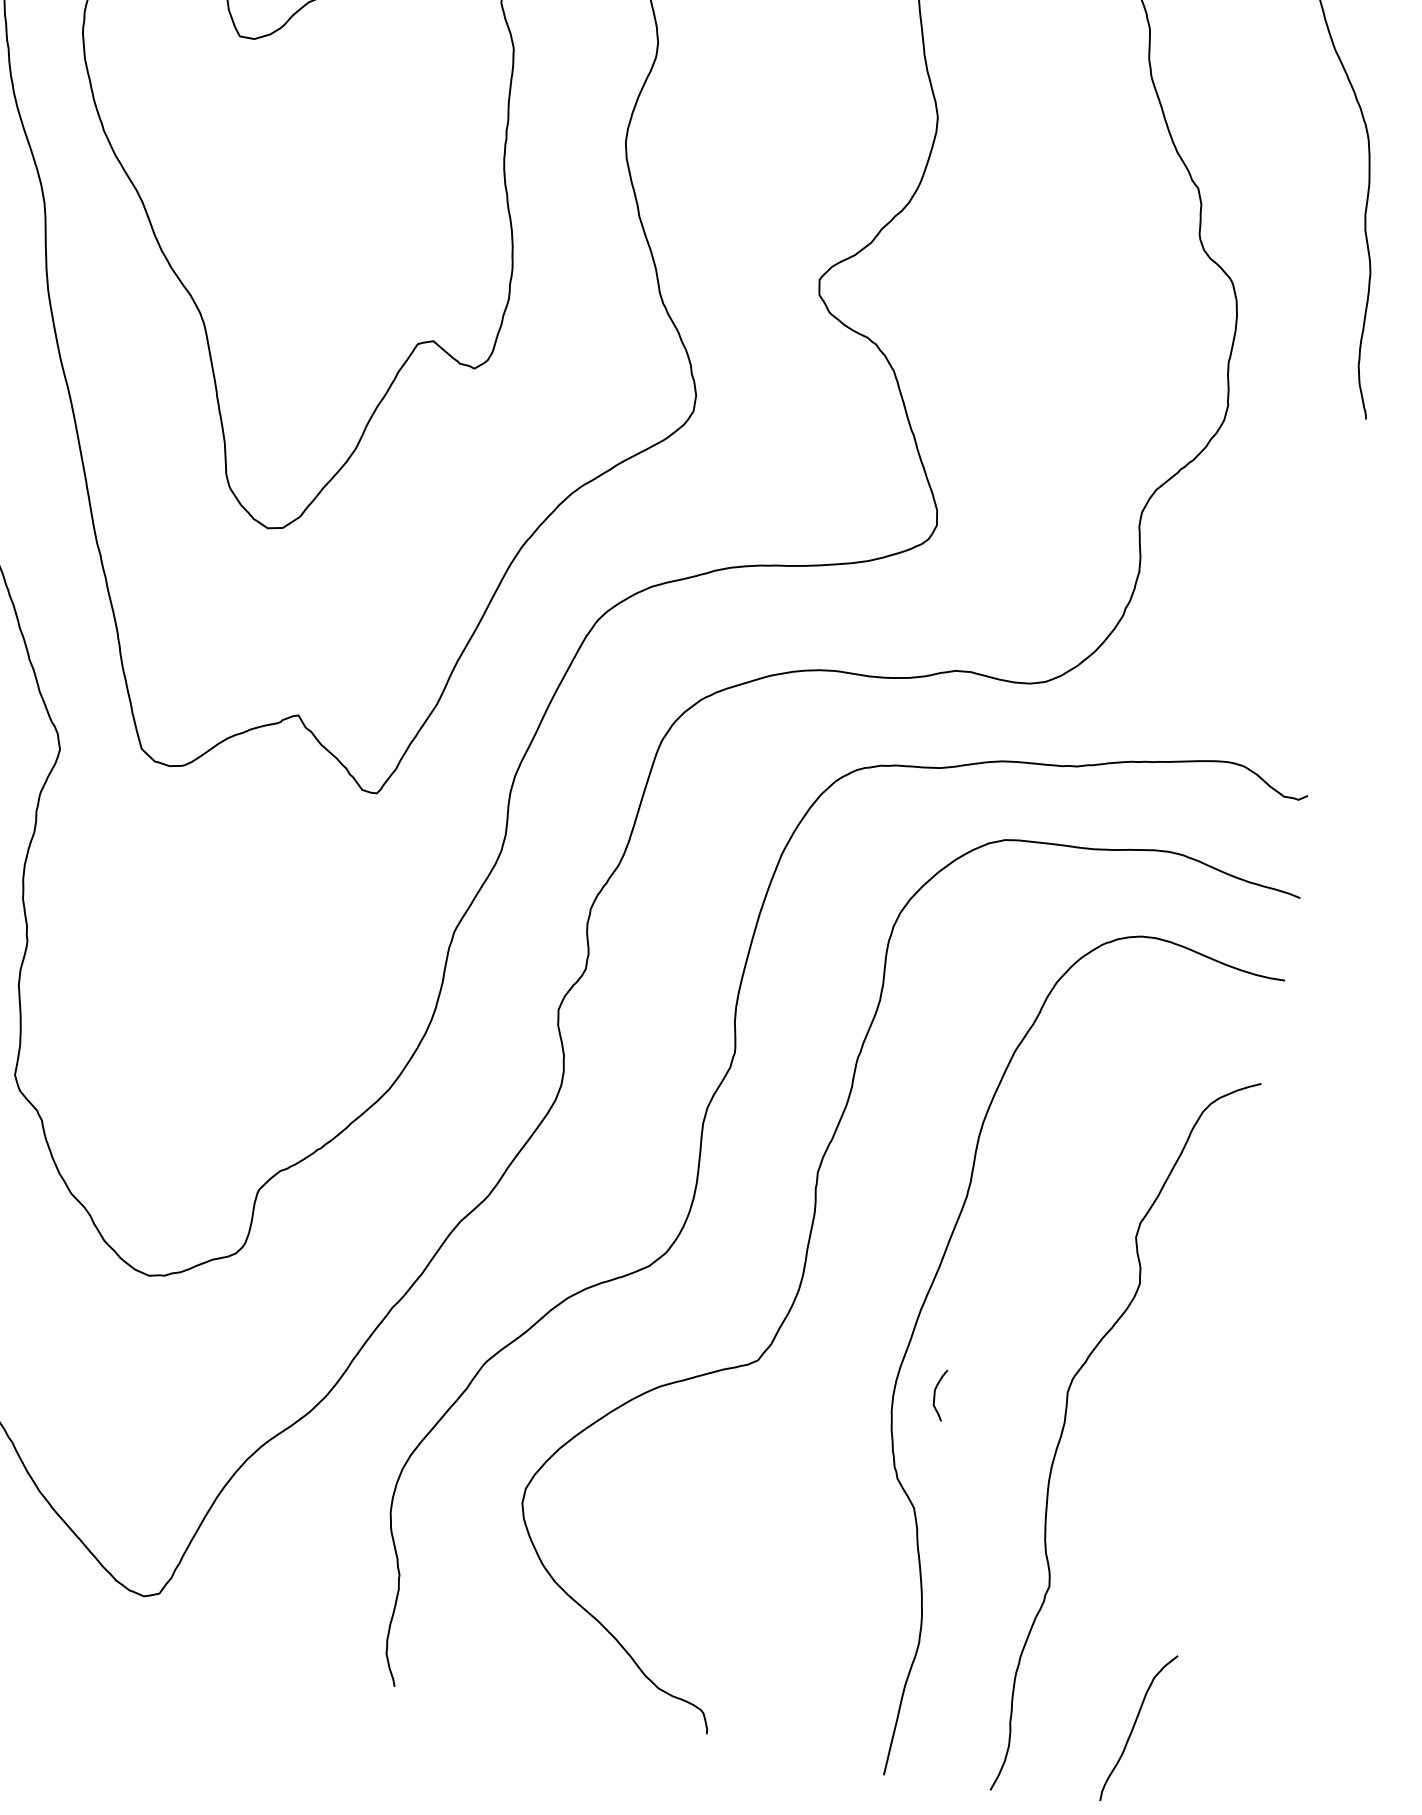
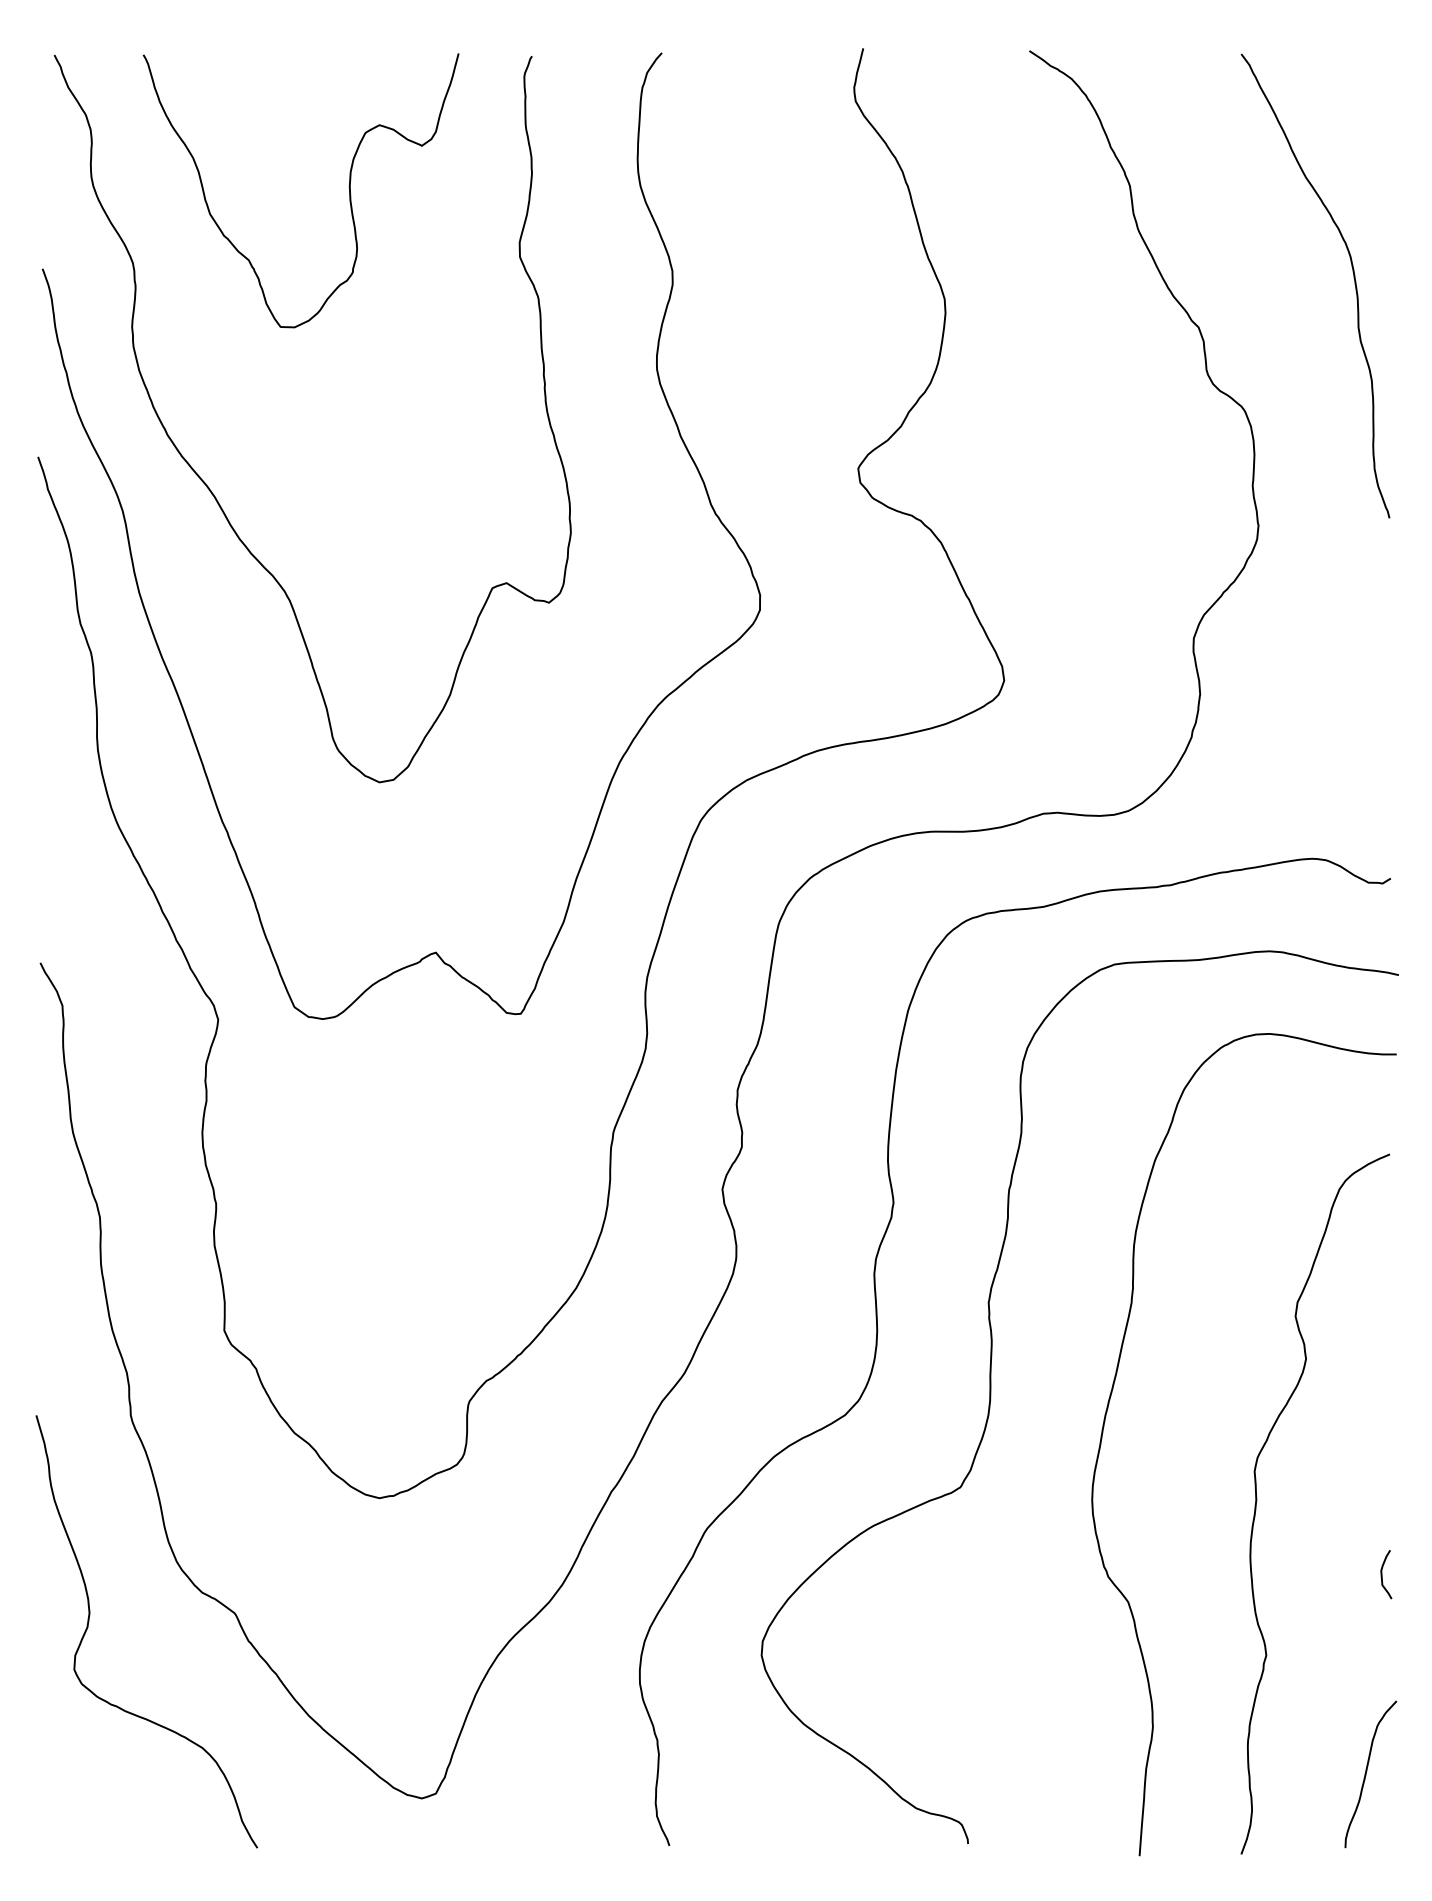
curve: (935, 1394) -> (1382, 1574), moved

